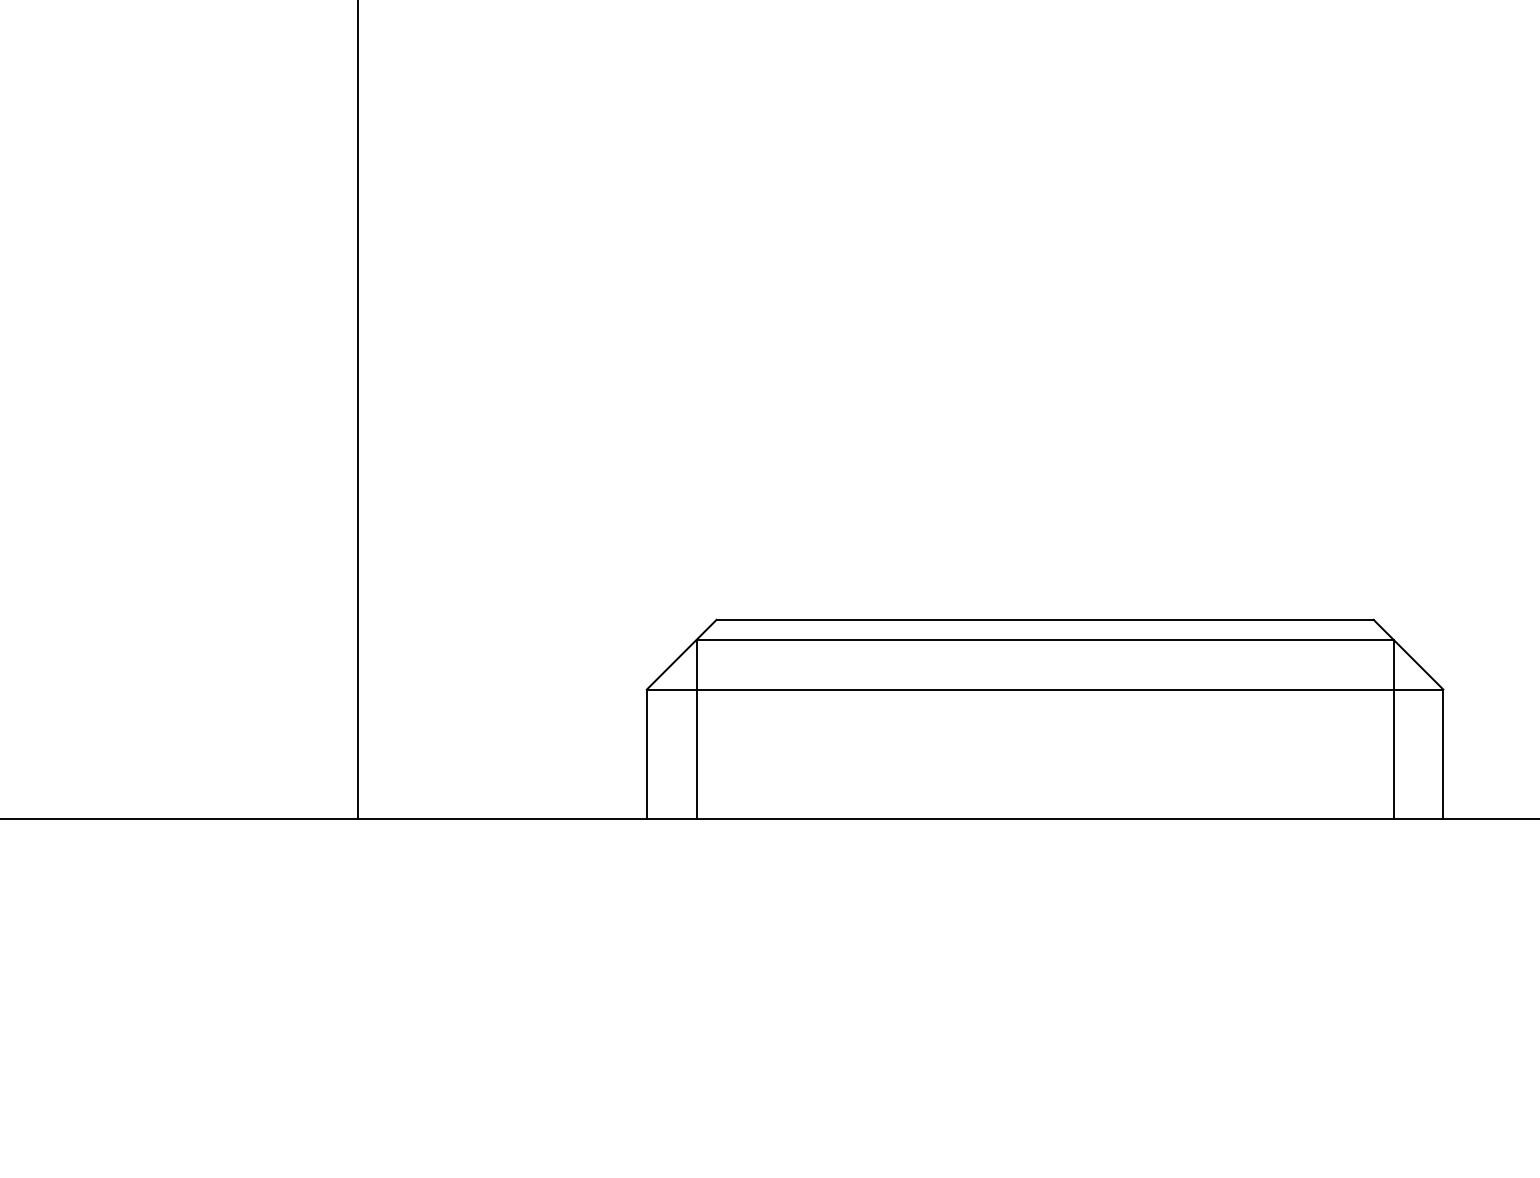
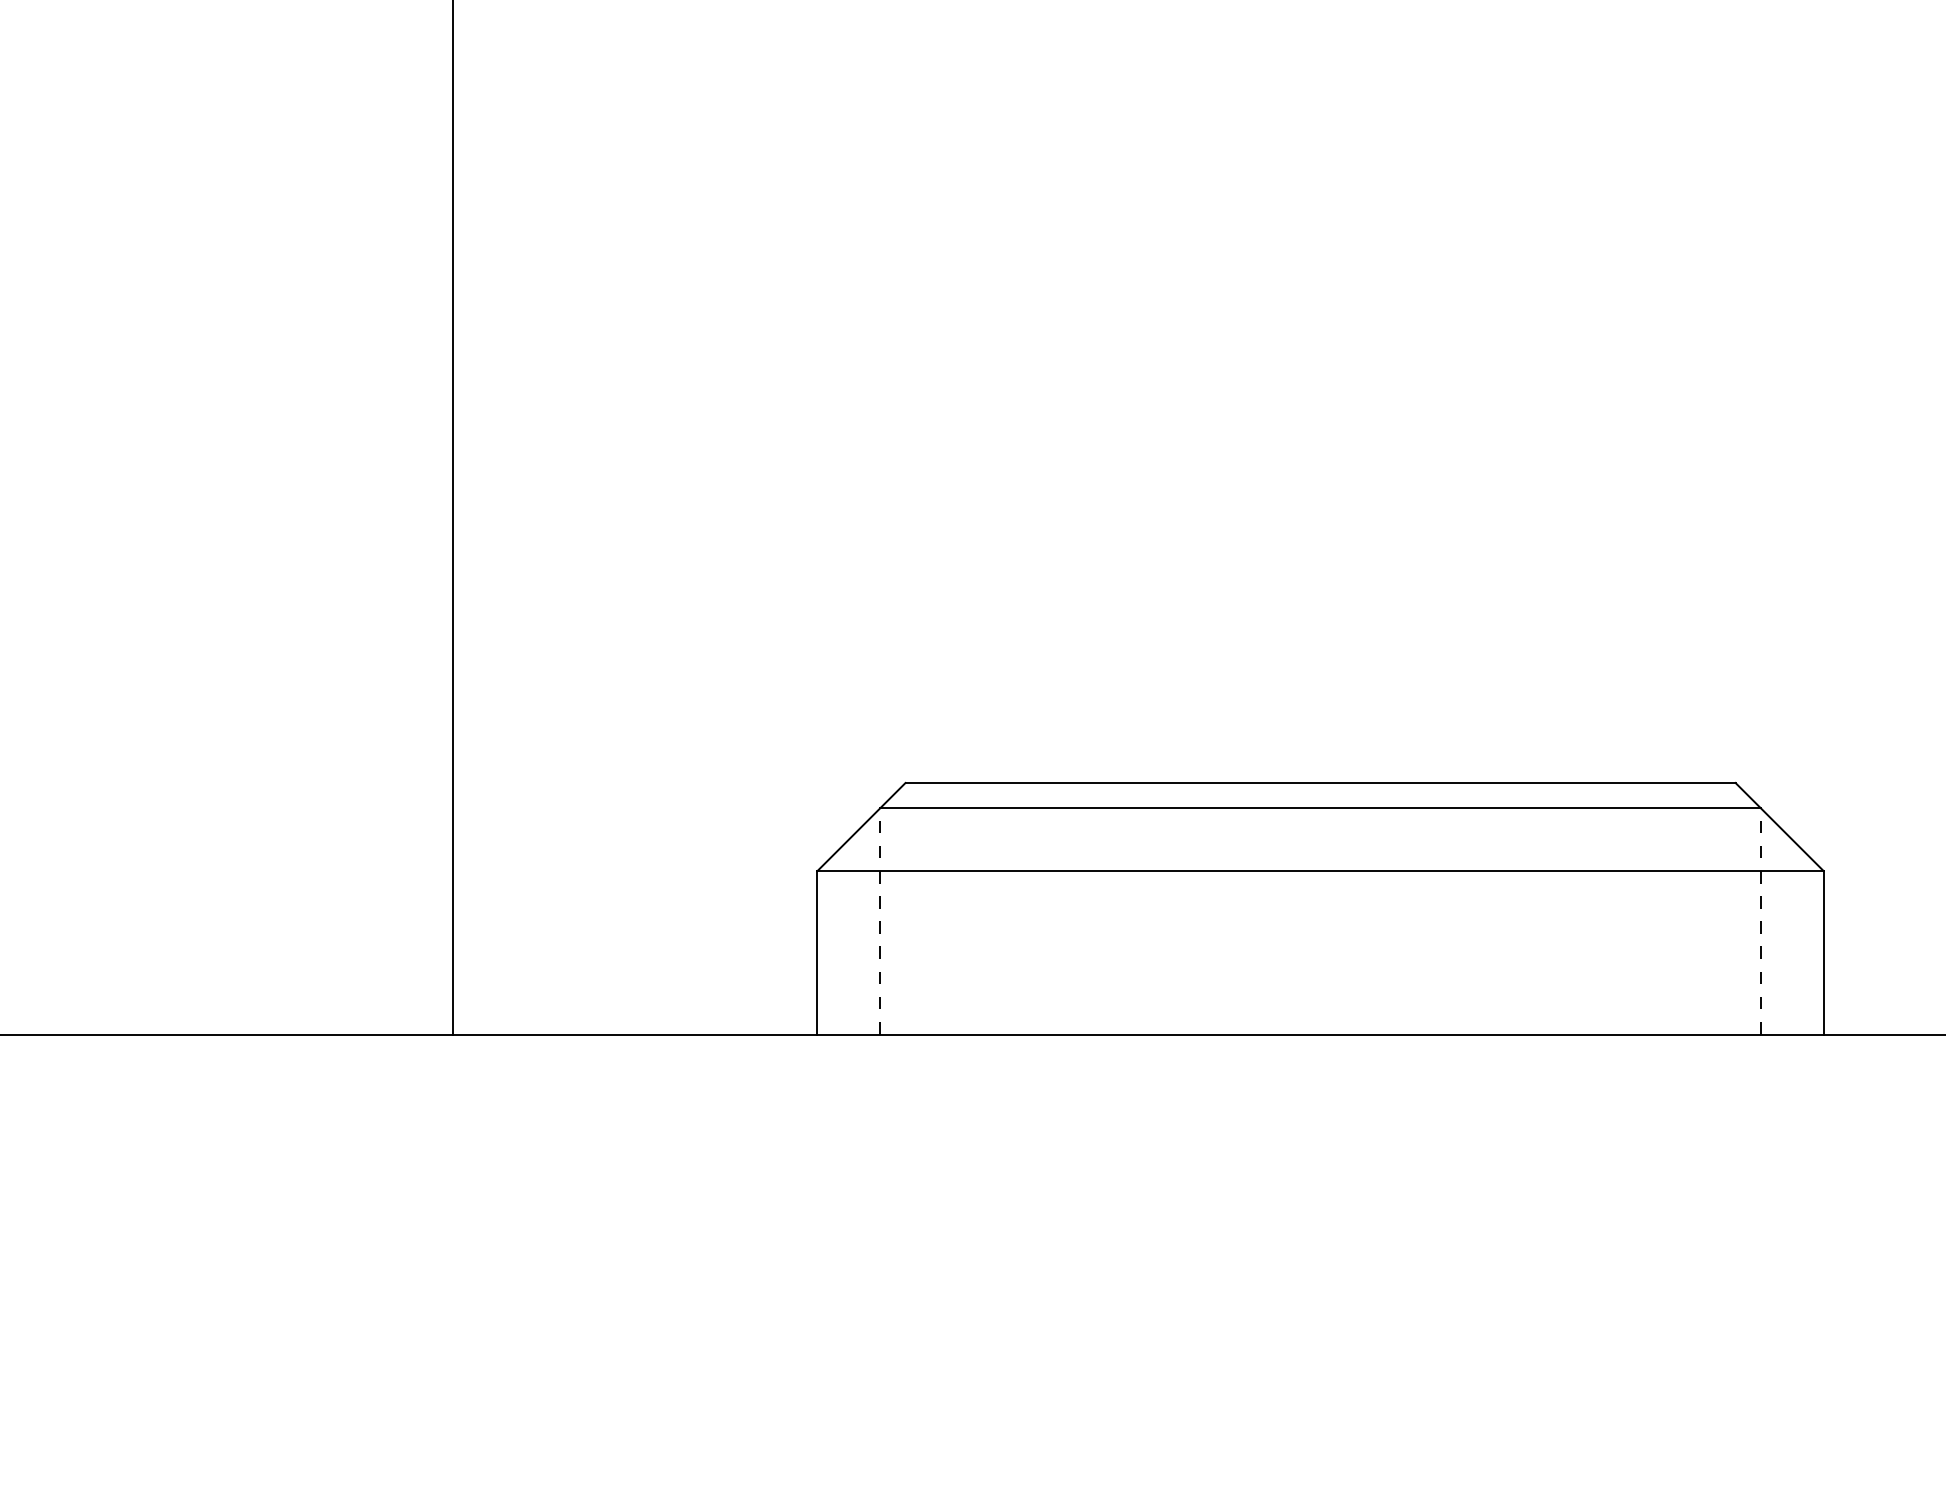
line: (696, 728) -> (880, 920), solid -> dashed
line: (1393, 728) -> (1760, 920), solid -> dashed

